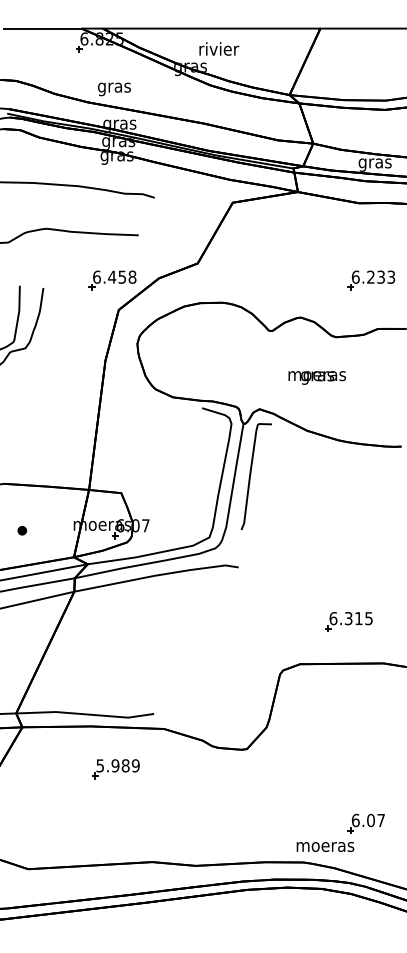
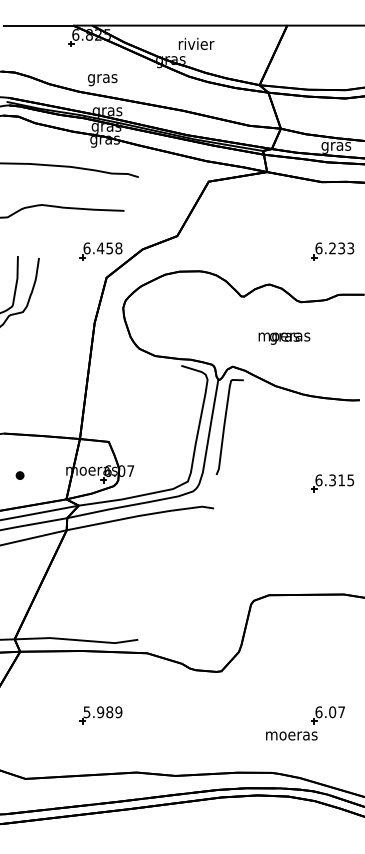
part: (348, 622) -> (332, 483), moved
part: (115, 769) -> (100, 715), moved
part: (347, 830) -> (311, 721), moved

